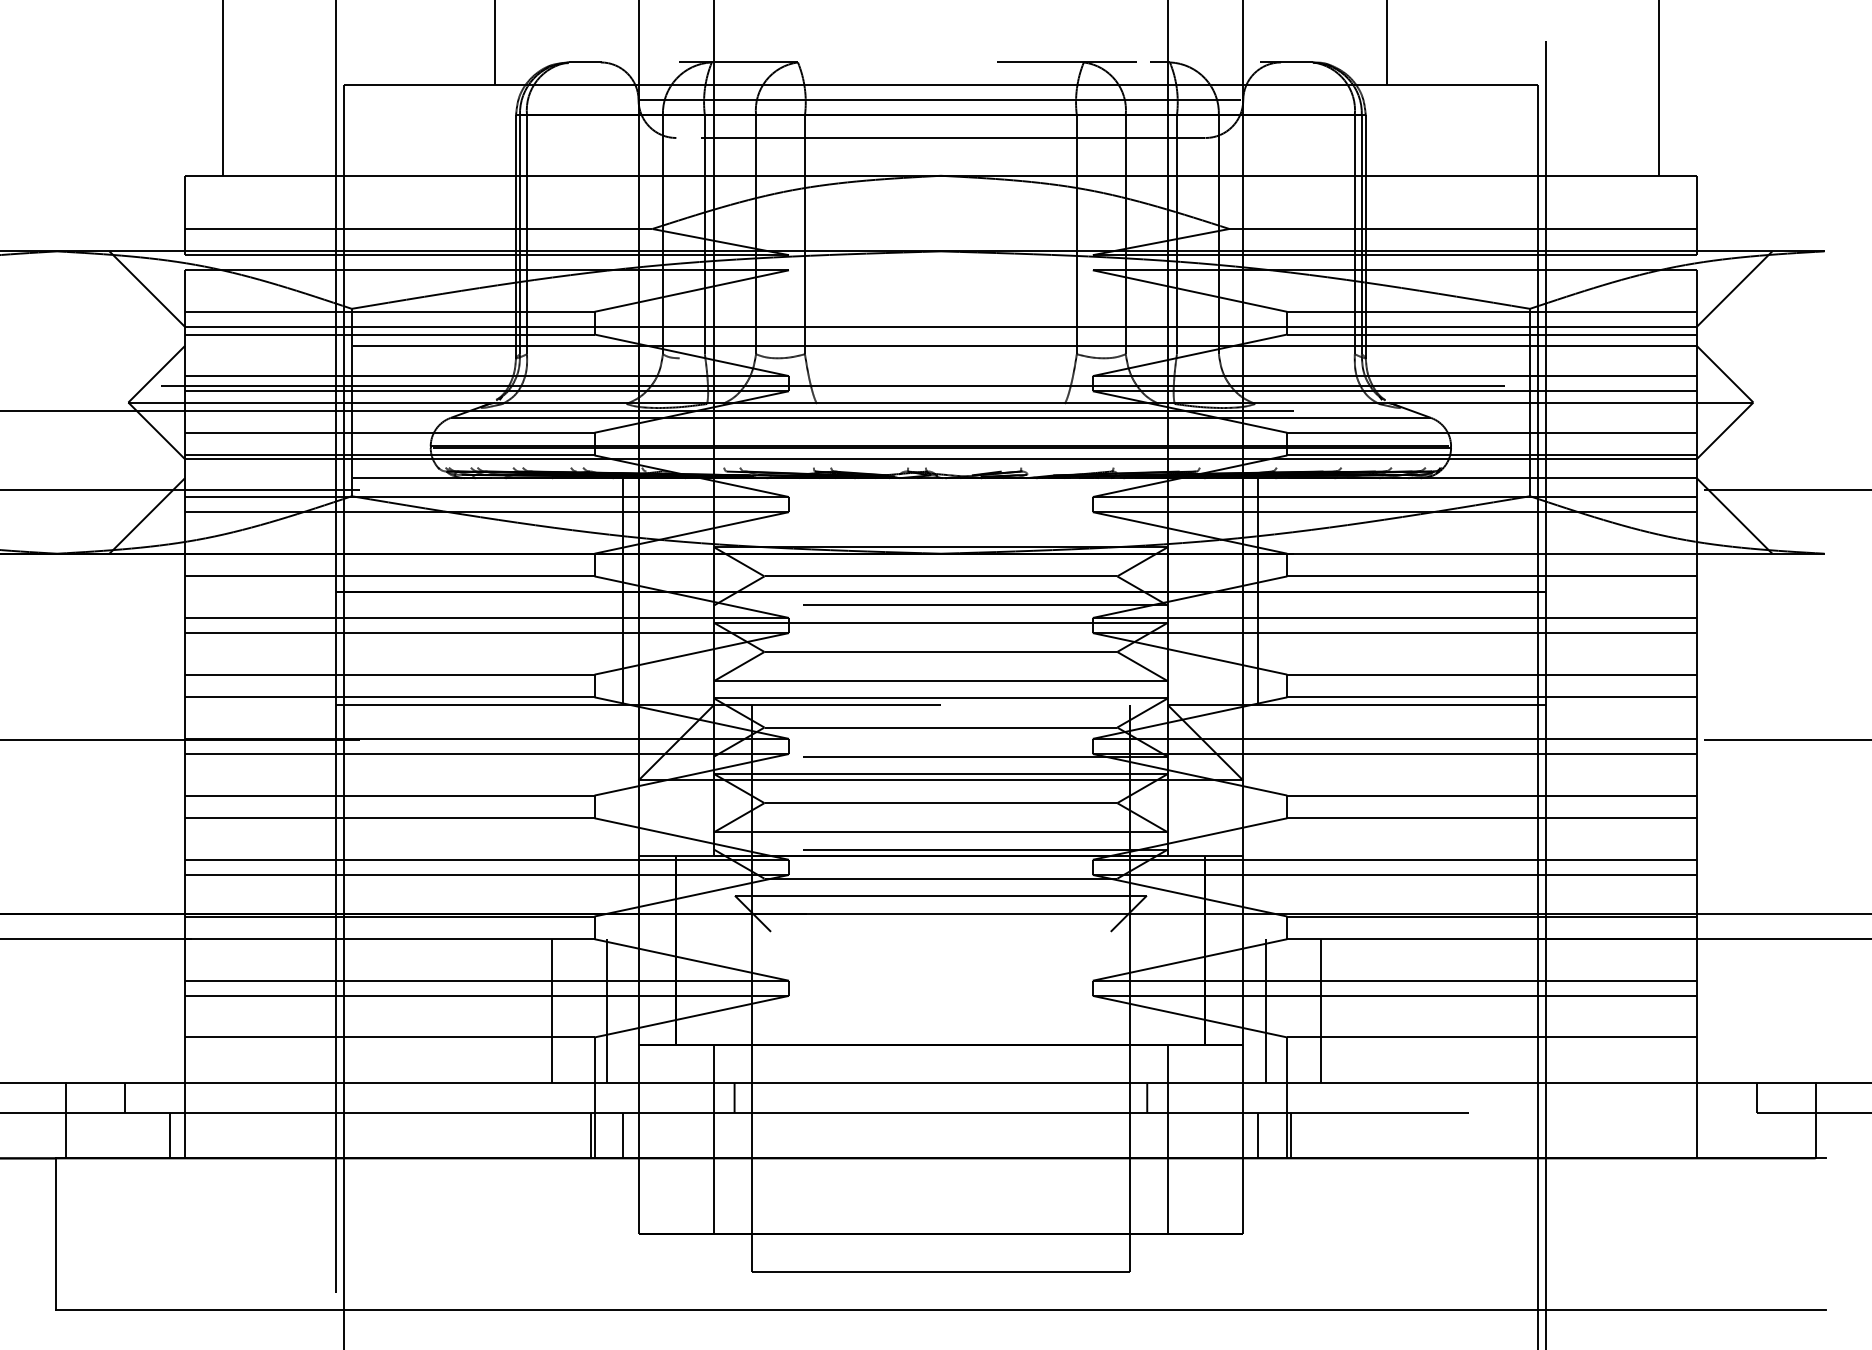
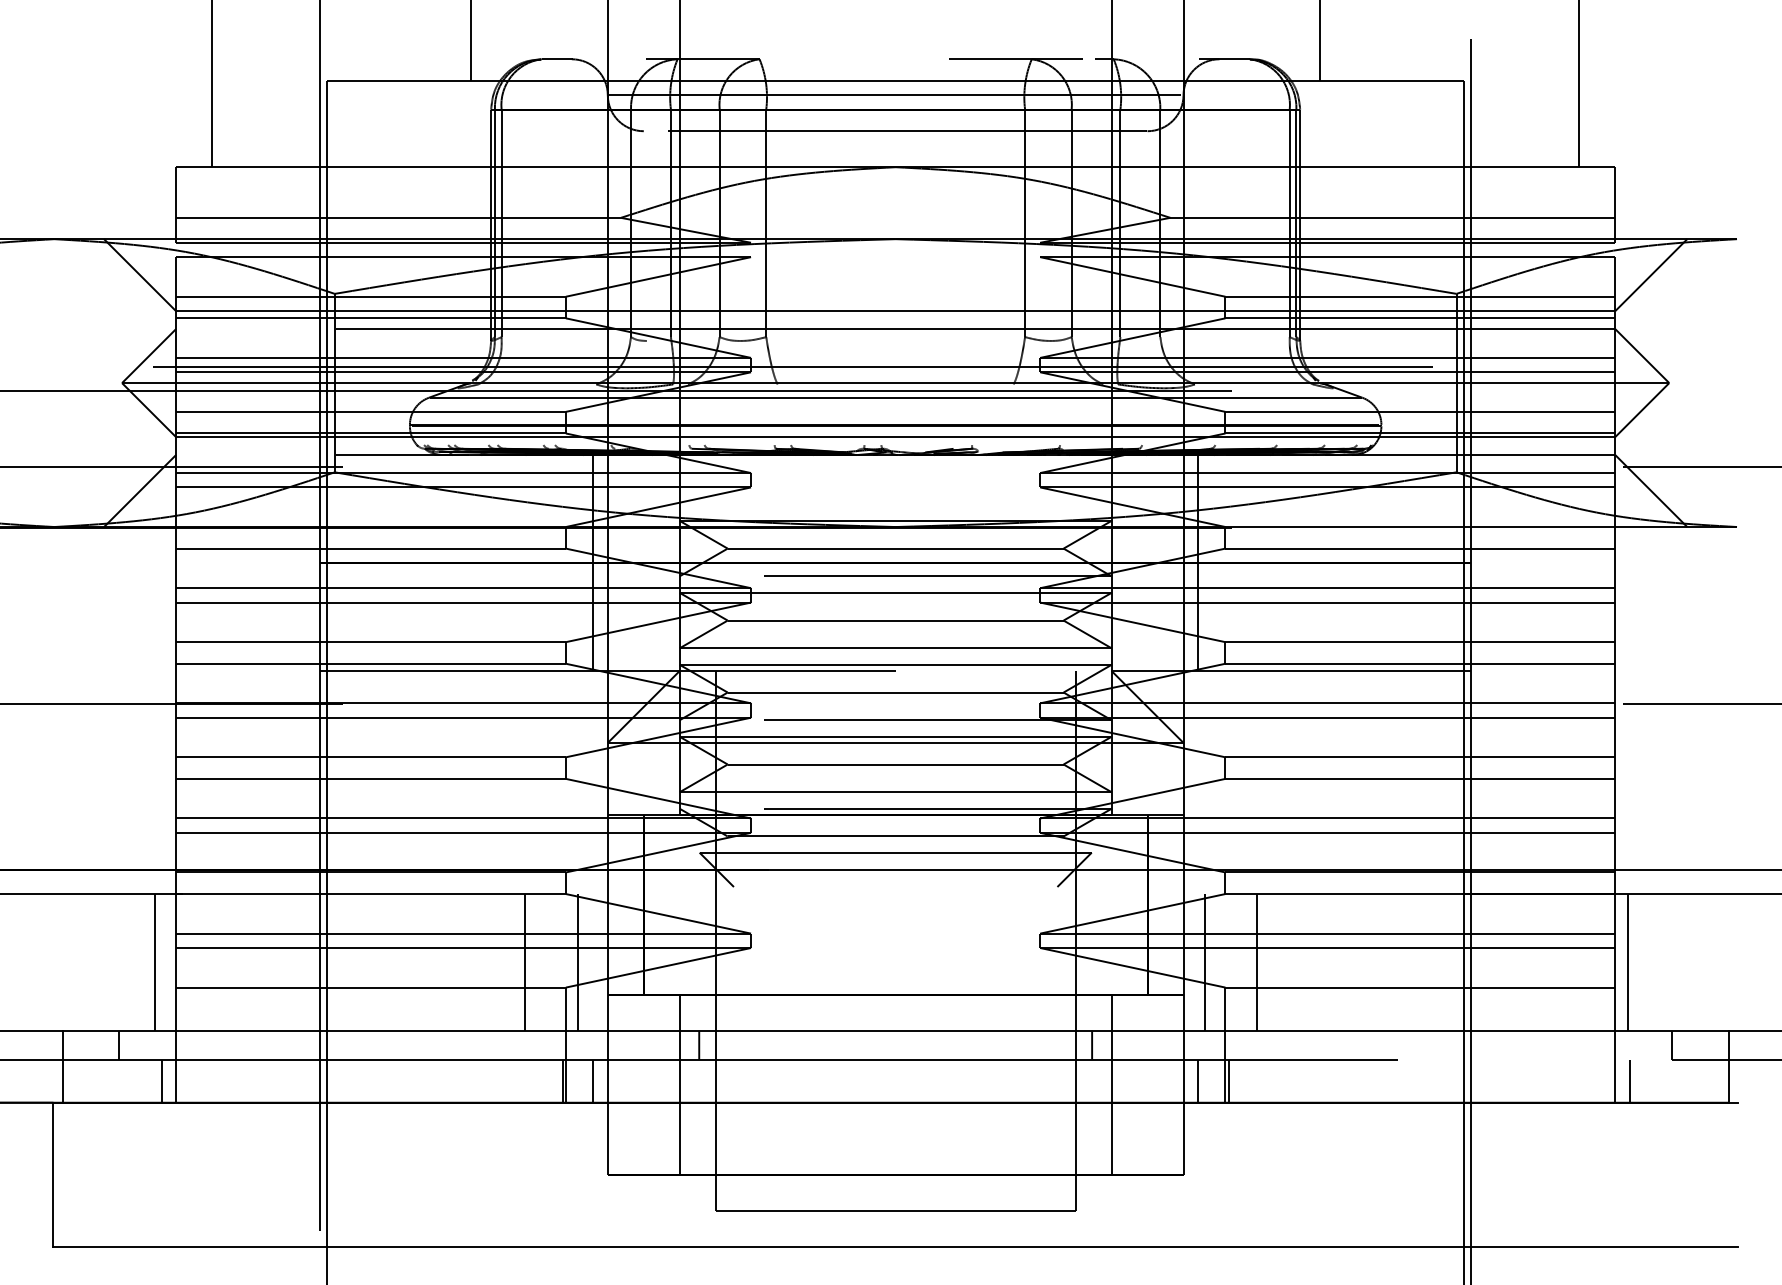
line: (162, 1011) -> (154, 962), added
line: (1709, 1011) -> (1627, 962), added
line: (1711, 1135) -> (1629, 1080), added

